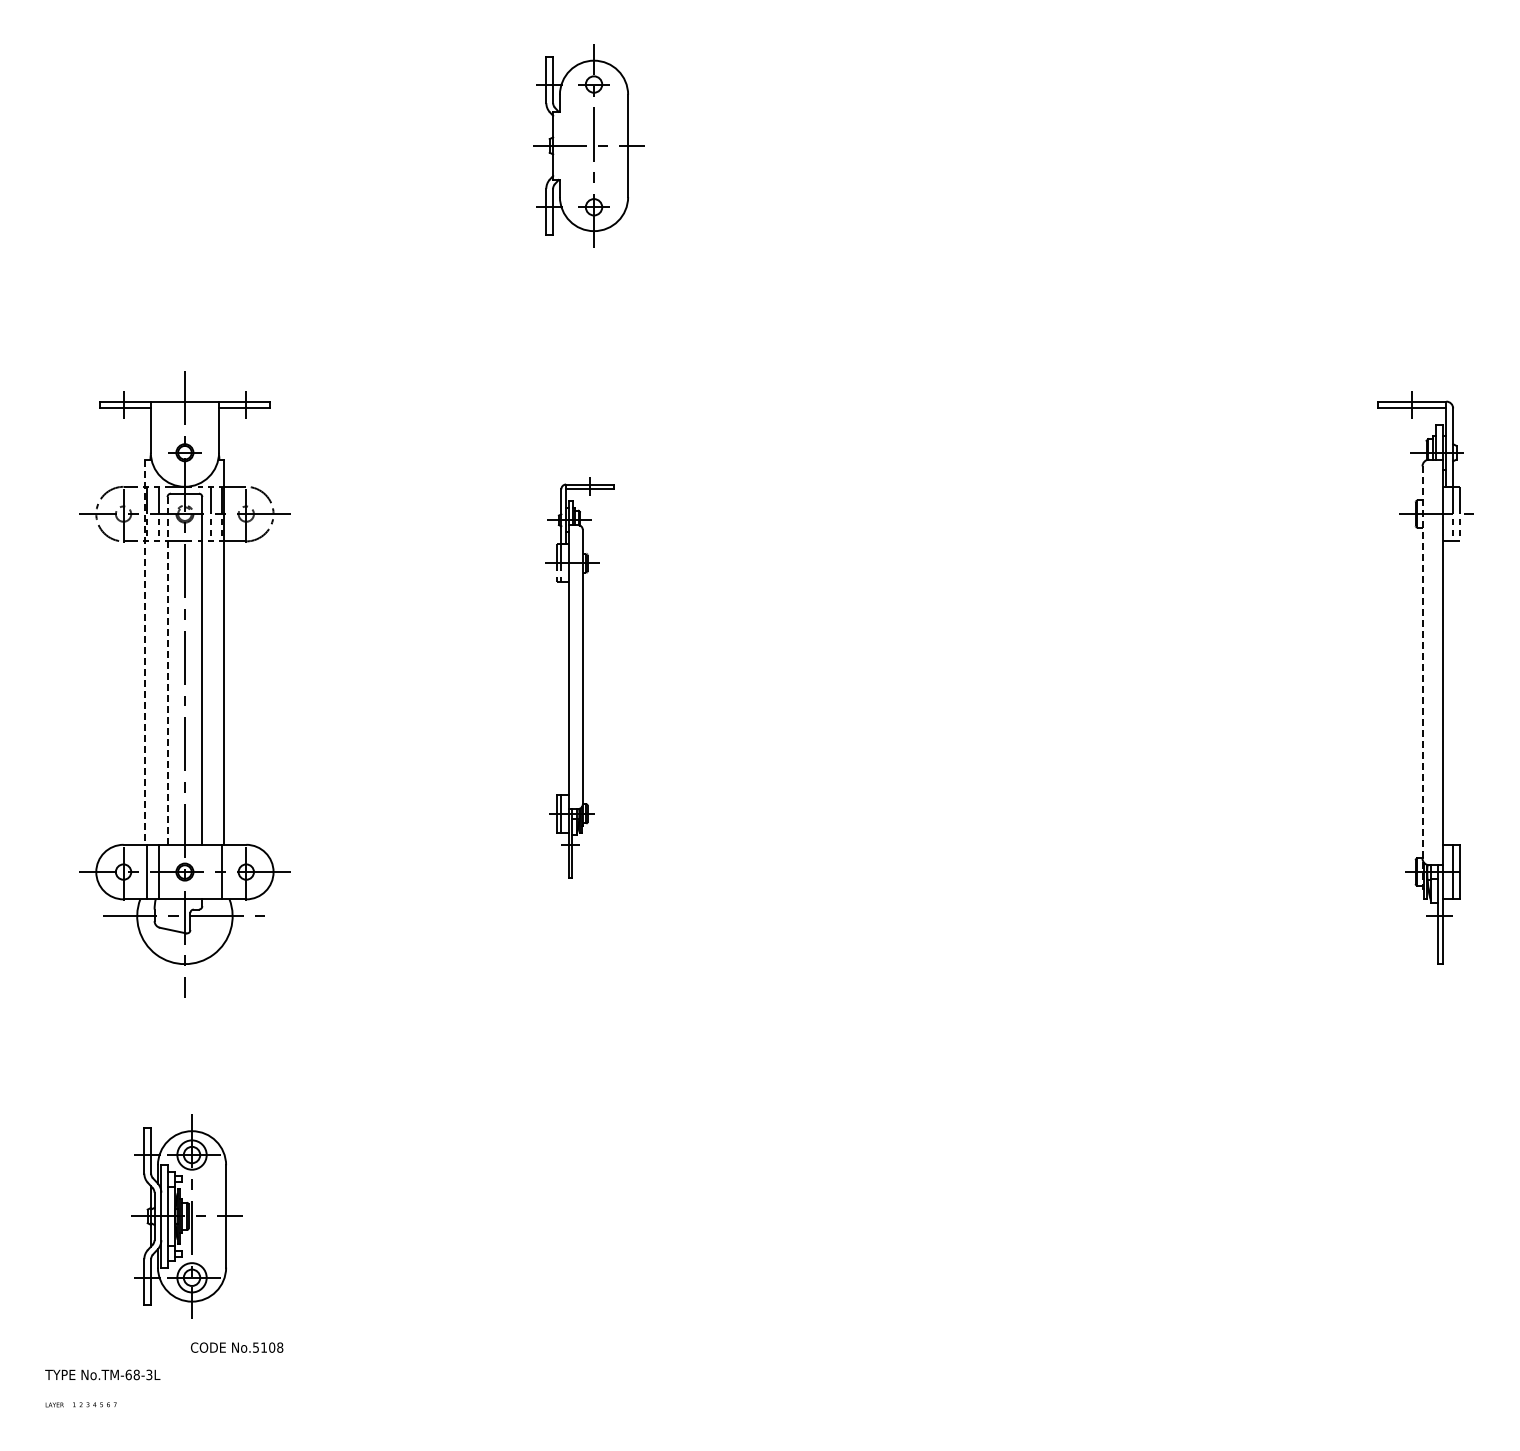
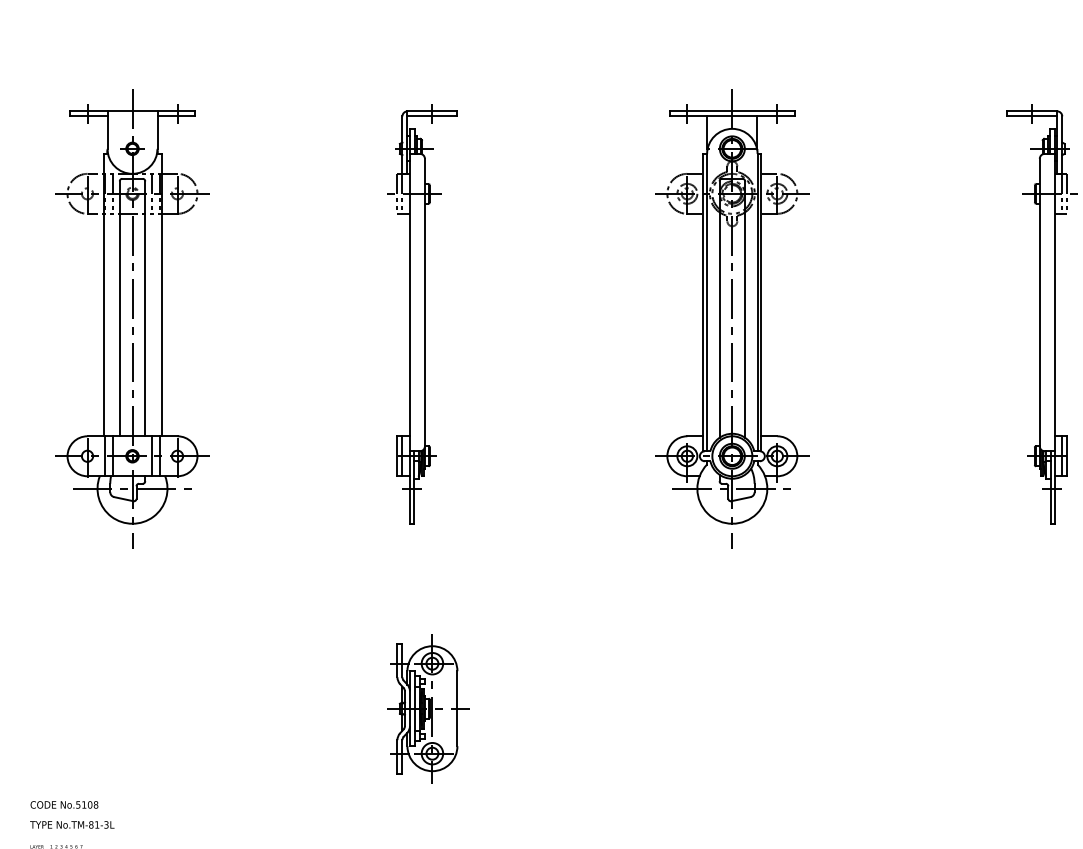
line: (145, 652) -> (103, 295), dashed -> solid
line: (167, 670) -> (119, 308), dashed -> solid
part: (580, 677) -> (422, 313), size x1.43
line: (1422, 678) -> (1039, 314), dashed -> solid
part: (1002, 684) -> (731, 318), added
line: (211, 871) -> (151, 455), added
part: (186, 1216) -> (428, 708), moved
text: (237, 1347) -> (64, 804), moved
text: (132, 1374) -> (94, 824), No.TM-68-3L -> No.TM-81-3L

